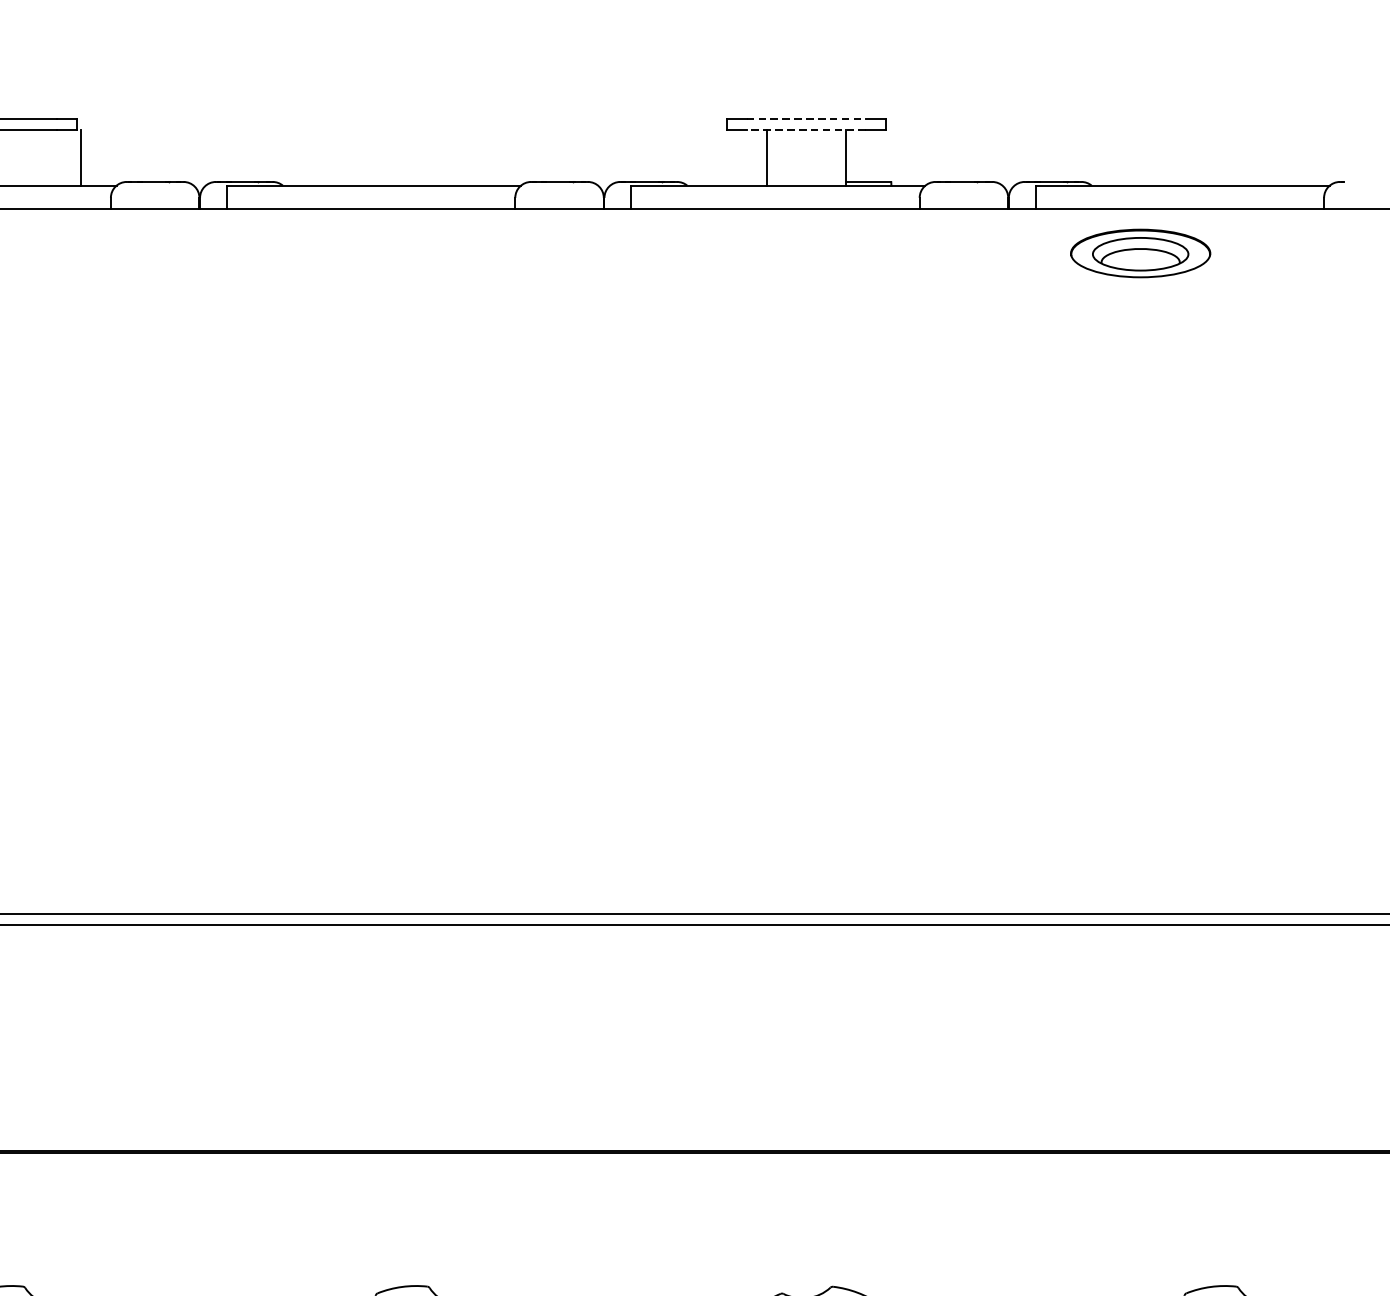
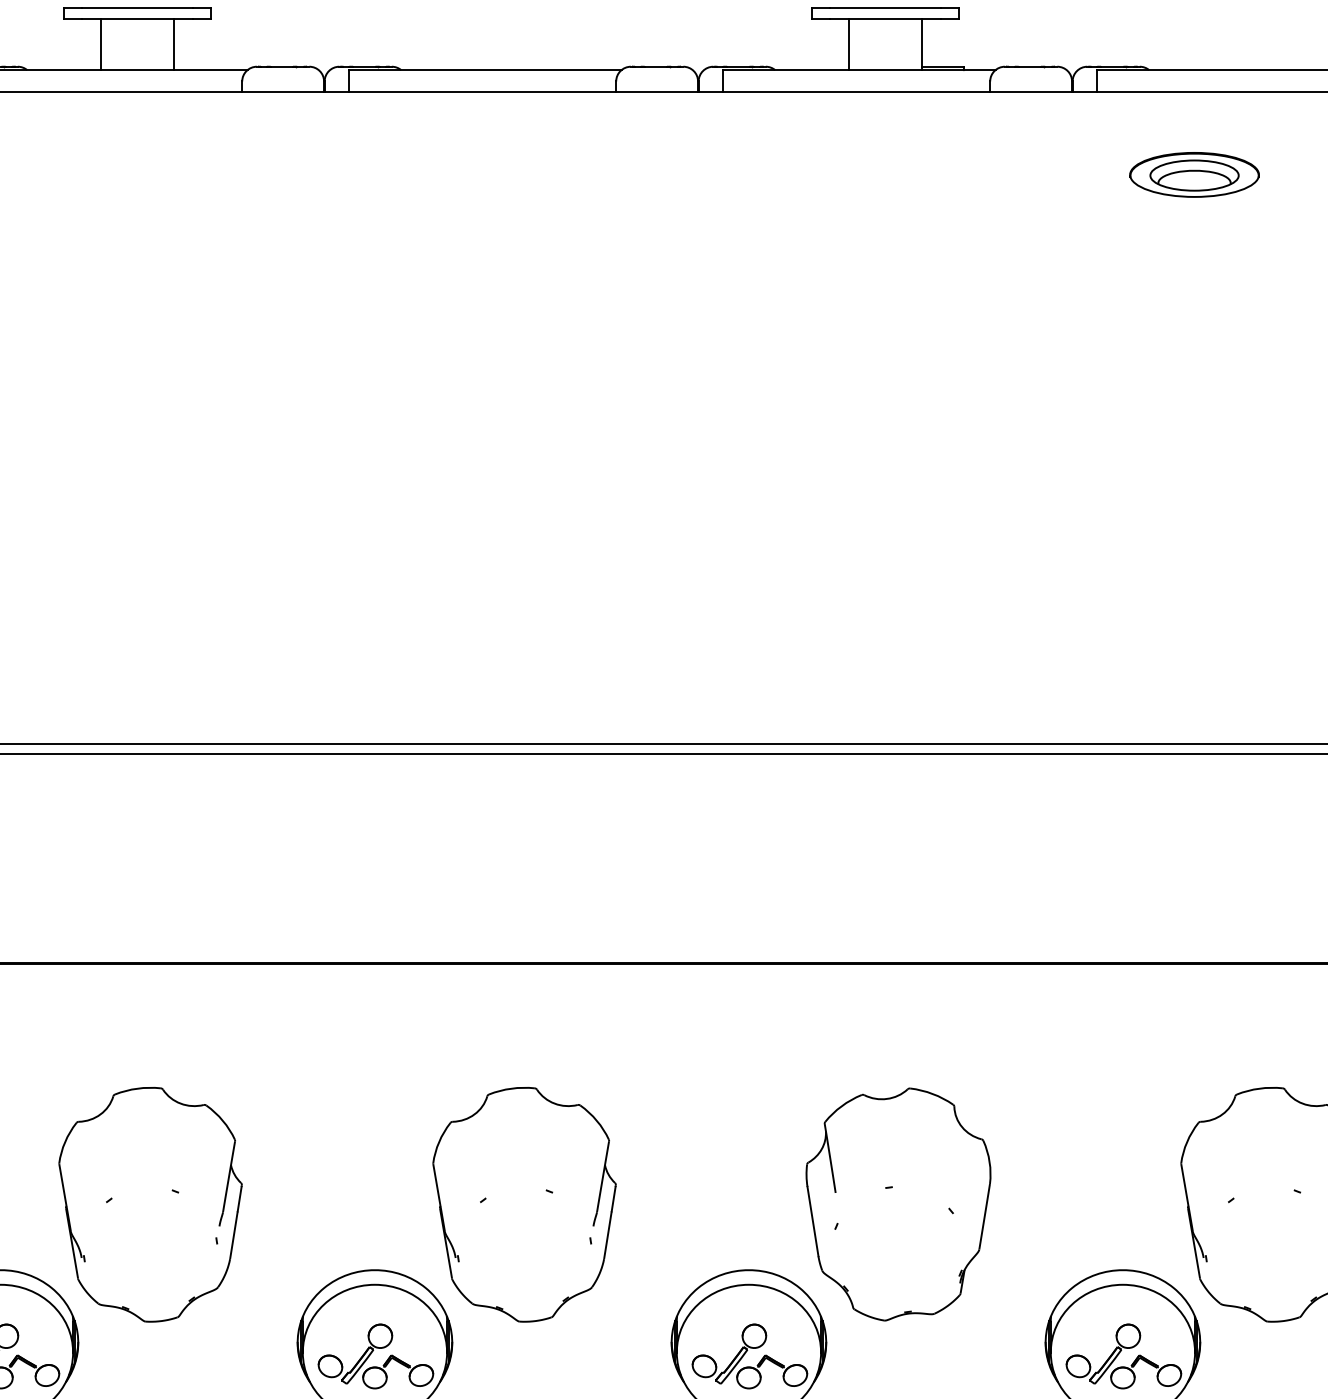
line: (806, 118) -> (885, 8), dashed -> solid
line: (805, 129) -> (884, 18), dashed -> solid
line: (80, 157) -> (174, 44), moved
part: (1140, 253) -> (1194, 174), moved

